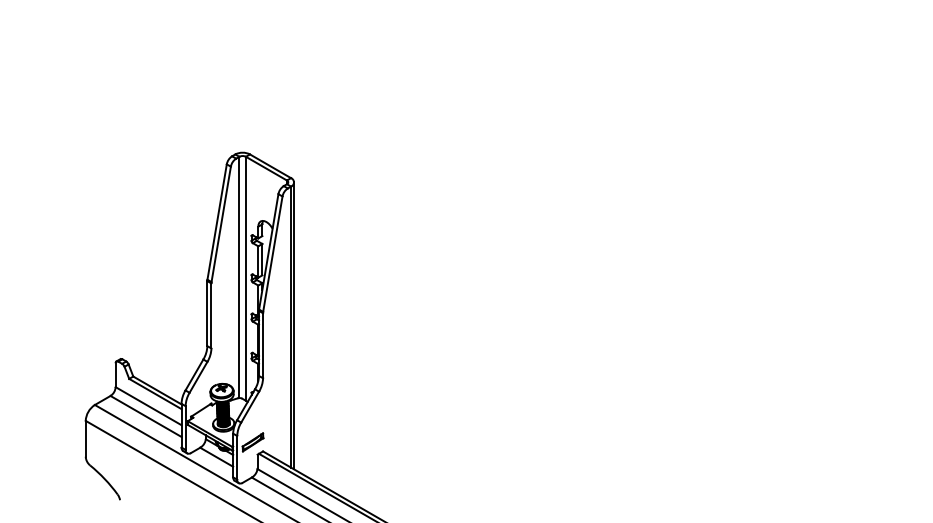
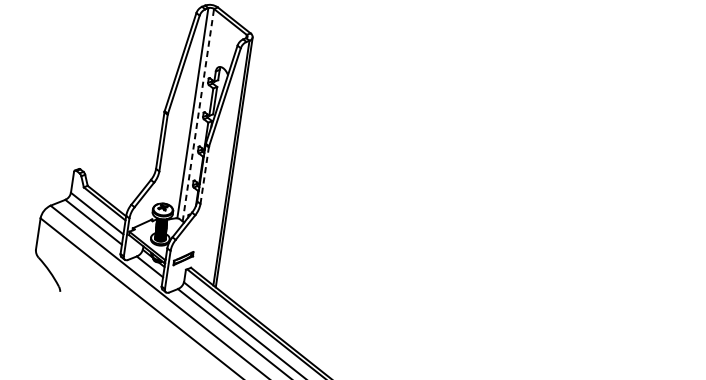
line: (245, 278) -> (198, 114), solid -> dashed
line: (263, 345) -> (205, 175), solid -> dashed

